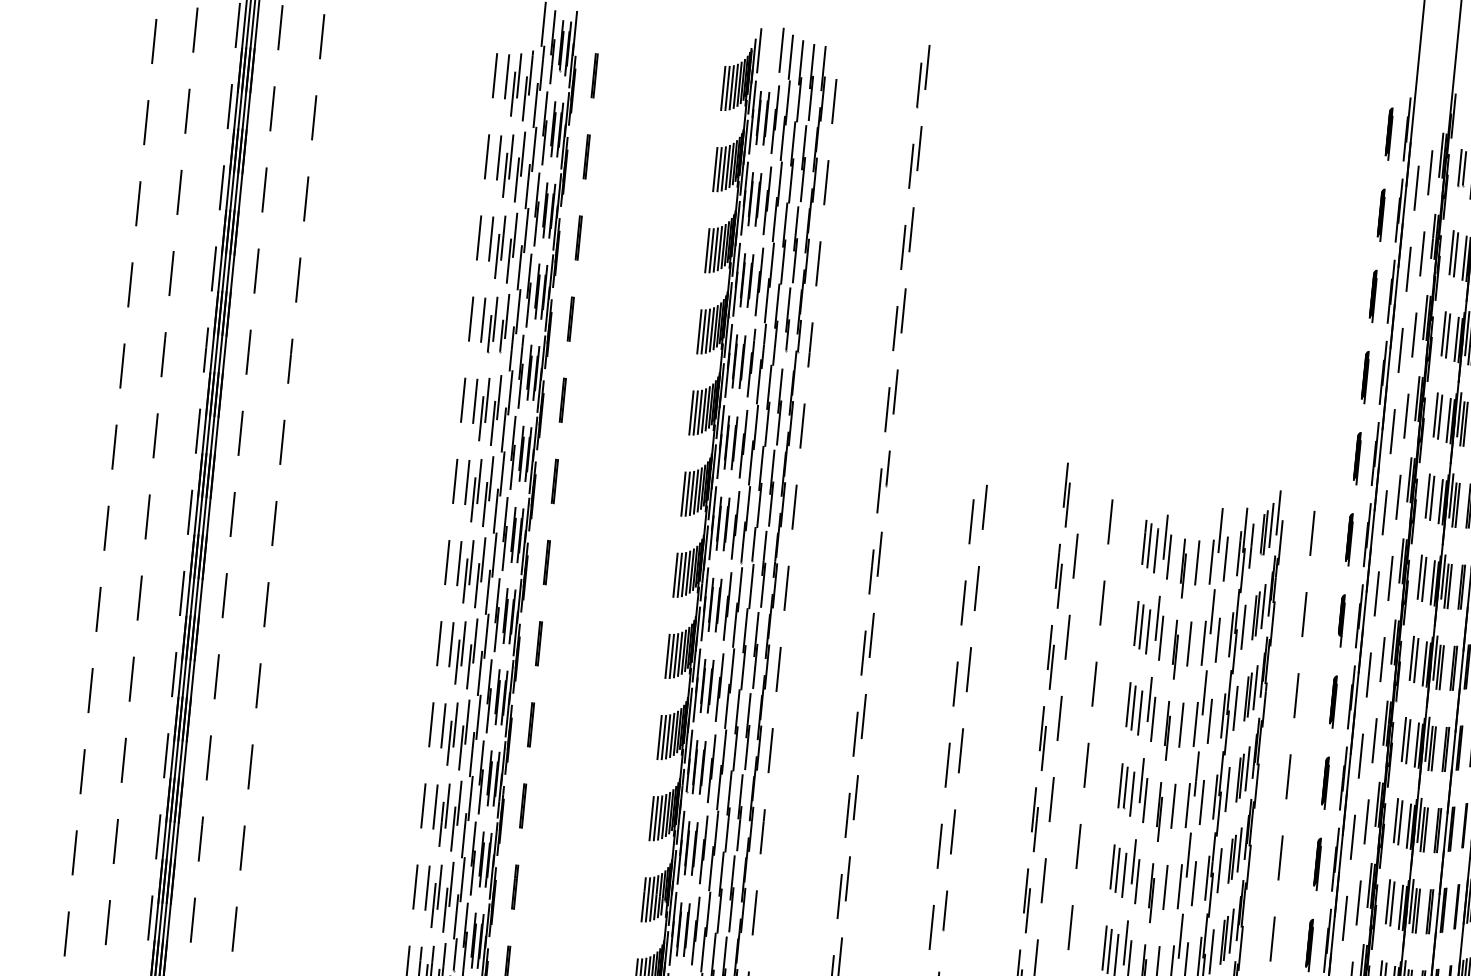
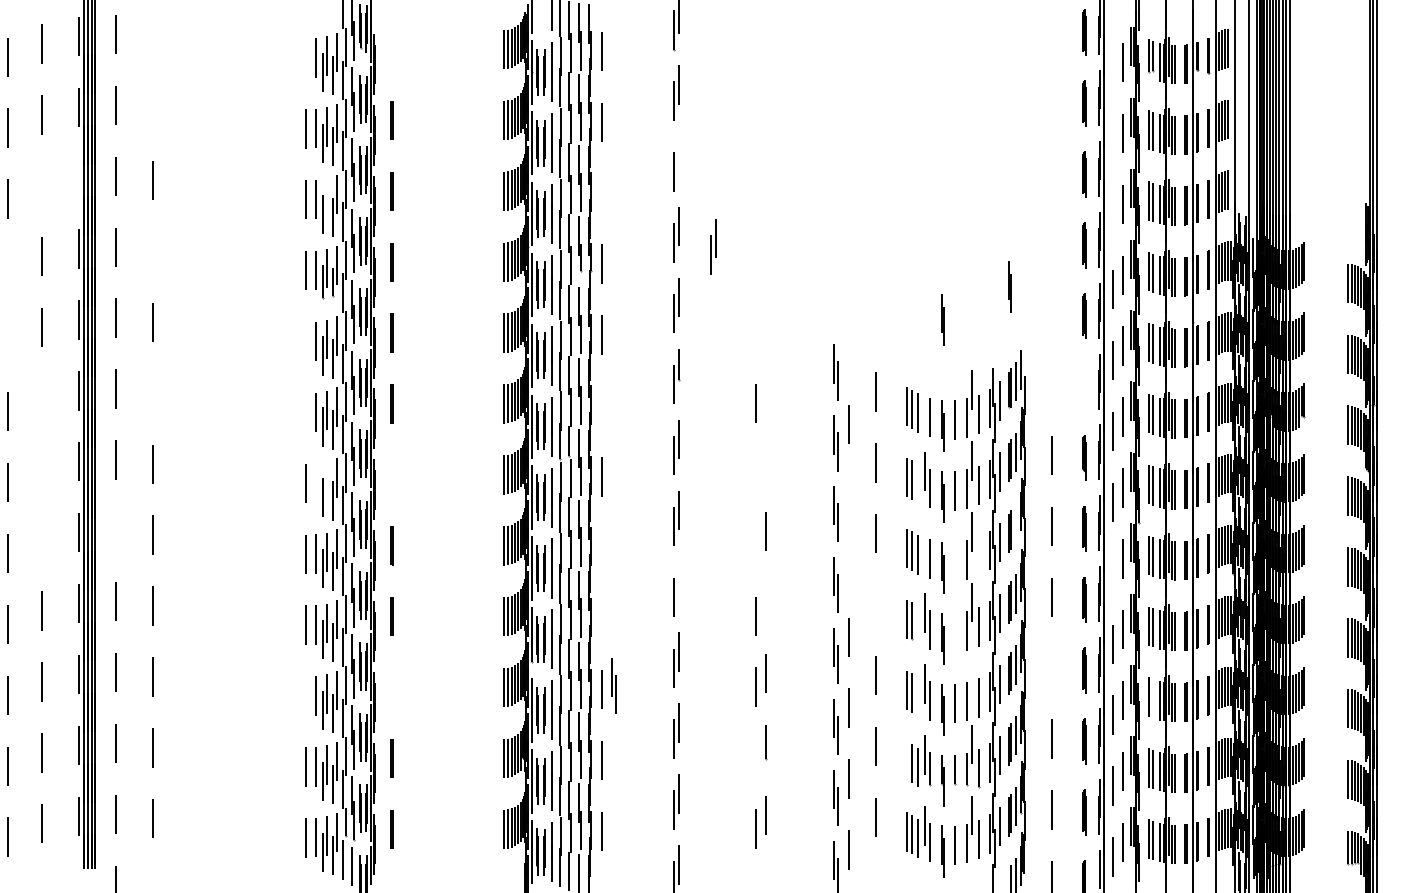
line: (321, 36) -> (152, 38), removed
line: (494, 75) -> (305, 57), removed
line: (594, 75) -> (391, 49), removed
line: (313, 117) -> (152, 109), removed
line: (221, 187) -> (78, 177), removed
line: (1416, 187) -> (1112, 76), removed
line: (179, 192) -> (42, 185), removed
line: (911, 229) -> (679, 155), removed
line: (503, 237) -> (326, 197), removed
line: (818, 264) -> (601, 193), removed
line: (1408, 268) -> (1112, 147), removed
line: (298, 280) -> (152, 251), removed
line: (130, 284) -> (7, 269), removed
part: (940, 337) -> (713, 246), added
line: (1400, 349) -> (1112, 218), removed
line: (122, 365) -> (7, 340), removed
line: (463, 400) -> (305, 341), removed
line: (1274, 416) -> (1009, 286), added
line: (155, 435) -> (42, 398), removed
line: (282, 442) -> (152, 393), removed
line: (1194, 446) -> (942, 319), added
line: (455, 481) -> (305, 412), removed
line: (794, 506) -> (601, 405), removed
line: (985, 506) -> (766, 389), removed
line: (146, 517) -> (41, 469), removed
line: (1311, 533) -> (1051, 384), removed
line: (1165, 537) -> (925, 400), removed
line: (1349, 539) -> (1084, 386), removed
line: (459, 562) -> (316, 482), removed
line: (471, 562) -> (326, 481), removed
line: (546, 562) -> (391, 474), removed
line: (977, 588) -> (766, 460), removed
line: (224, 595) -> (115, 530), removed
line: (138, 598) -> (41, 540), removed
line: (963, 602) -> (755, 474), removed
line: (1148, 631) -> (918, 483), removed
line: (1067, 637) -> (848, 495), removed
line: (778, 669) -> (601, 547), removed
line: (955, 684) -> (755, 545), removed
line: (1255, 687) -> (1015, 522), removed
line: (1150, 698) -> (925, 541), removed
line: (864, 715) -> (679, 580), removed
line: (1059, 718) -> (848, 566), removed
line: (1210, 720) -> (979, 555), removed
line: (1181, 724) -> (954, 561), removed
line: (770, 750) -> (601, 618), removed
line: (961, 750) -> (766, 602), removed
line: (1360, 756) -> (1112, 573), removed
line: (1085, 765) -> (875, 604), removed
line: (1132, 793) -> (918, 625), removed
line: (423, 805) -> (305, 695), removed
line: (522, 805) -> (391, 687), removed
line: (1173, 806) -> (954, 632), removed
part: (776, 828) -> (613, 685), added
line: (1189, 854) -> (972, 673), removed
line: (1280, 858) -> (1051, 668), removed
line: (1124, 875) -> (918, 696), removed
line: (1392, 903) -> (1152, 698), removed
line: (931, 926) -> (755, 757), removed
line: (1104, 947) -> (907, 760), removed

